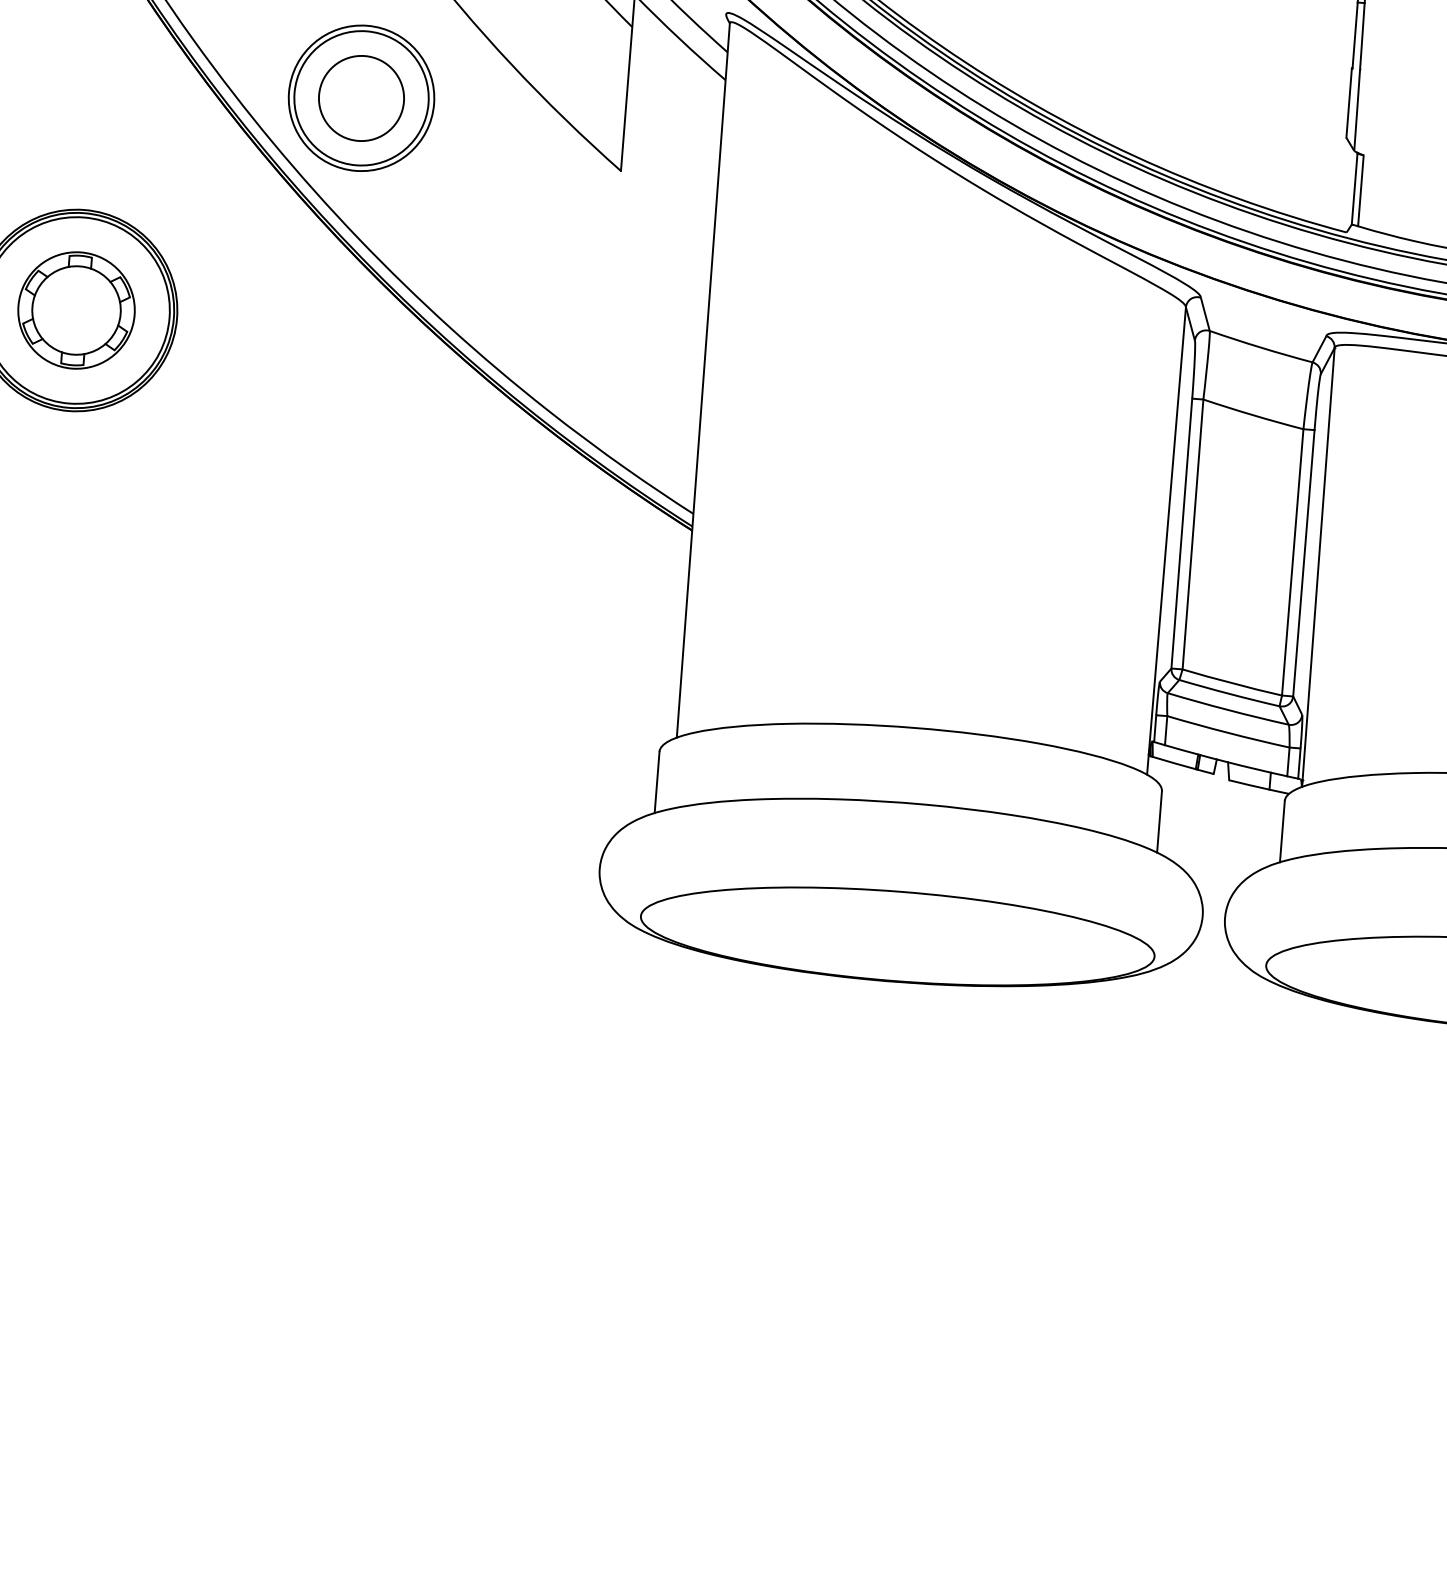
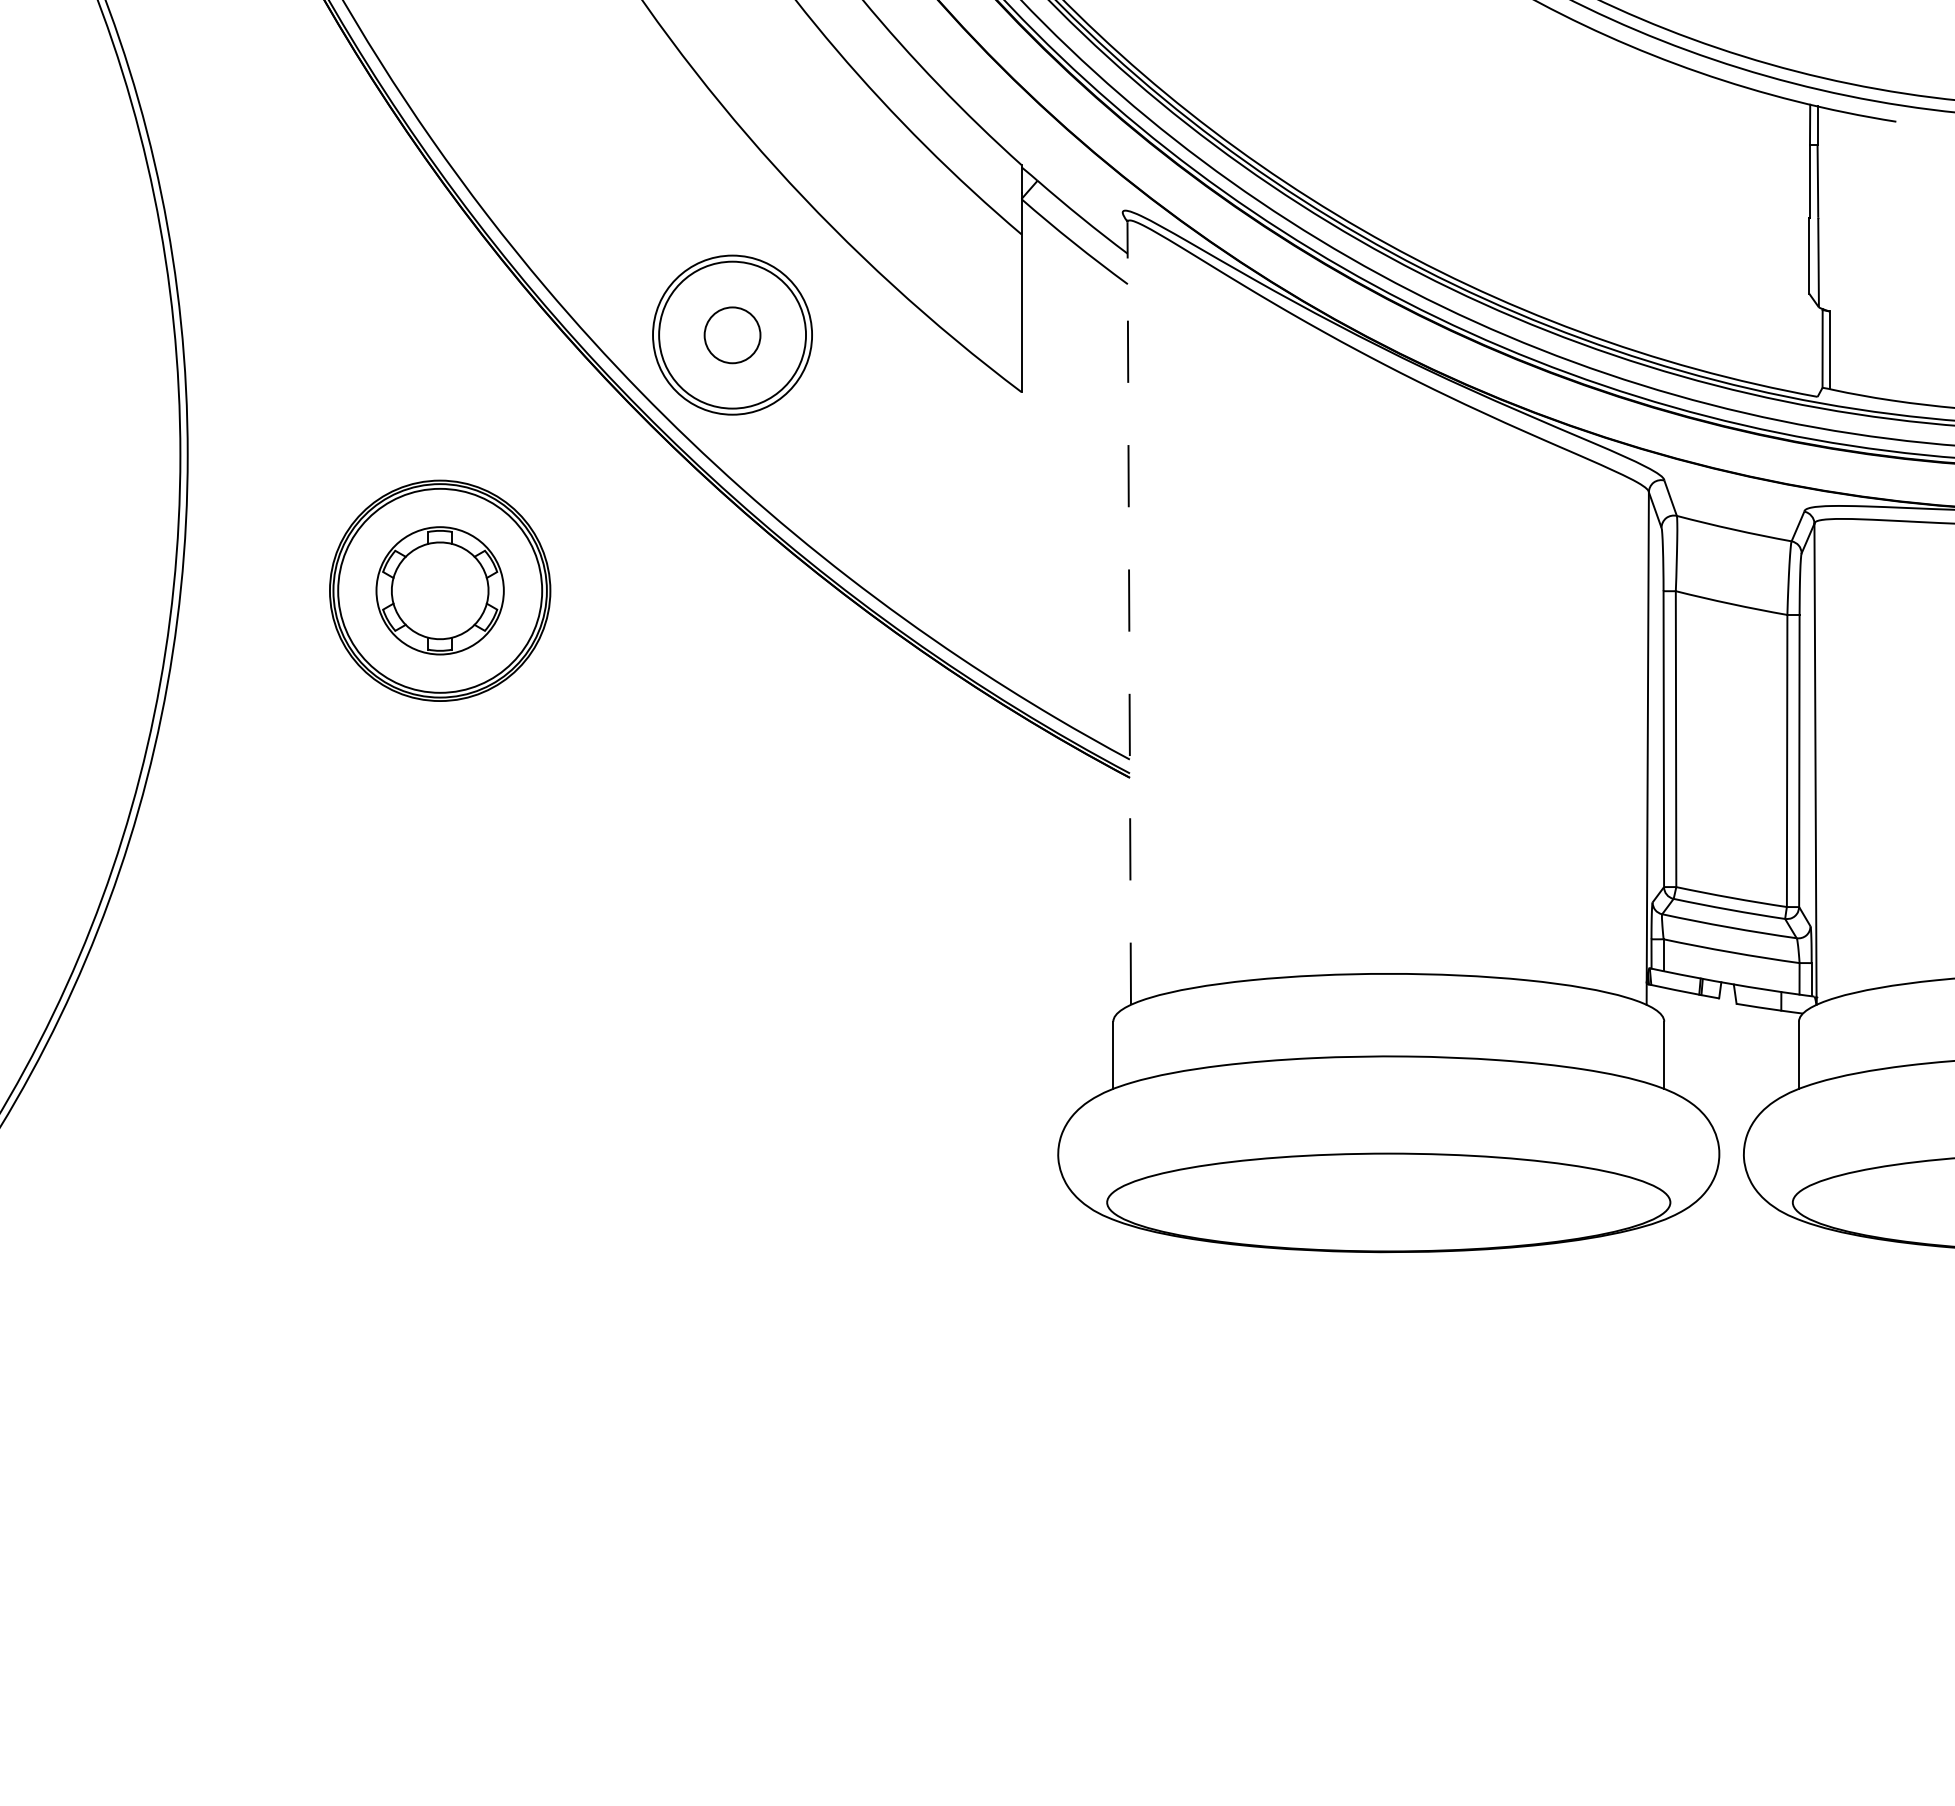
circle: (361, 97) -> (732, 334), size x0.6
line: (703, 380) -> (1129, 613), solid -> dashed

